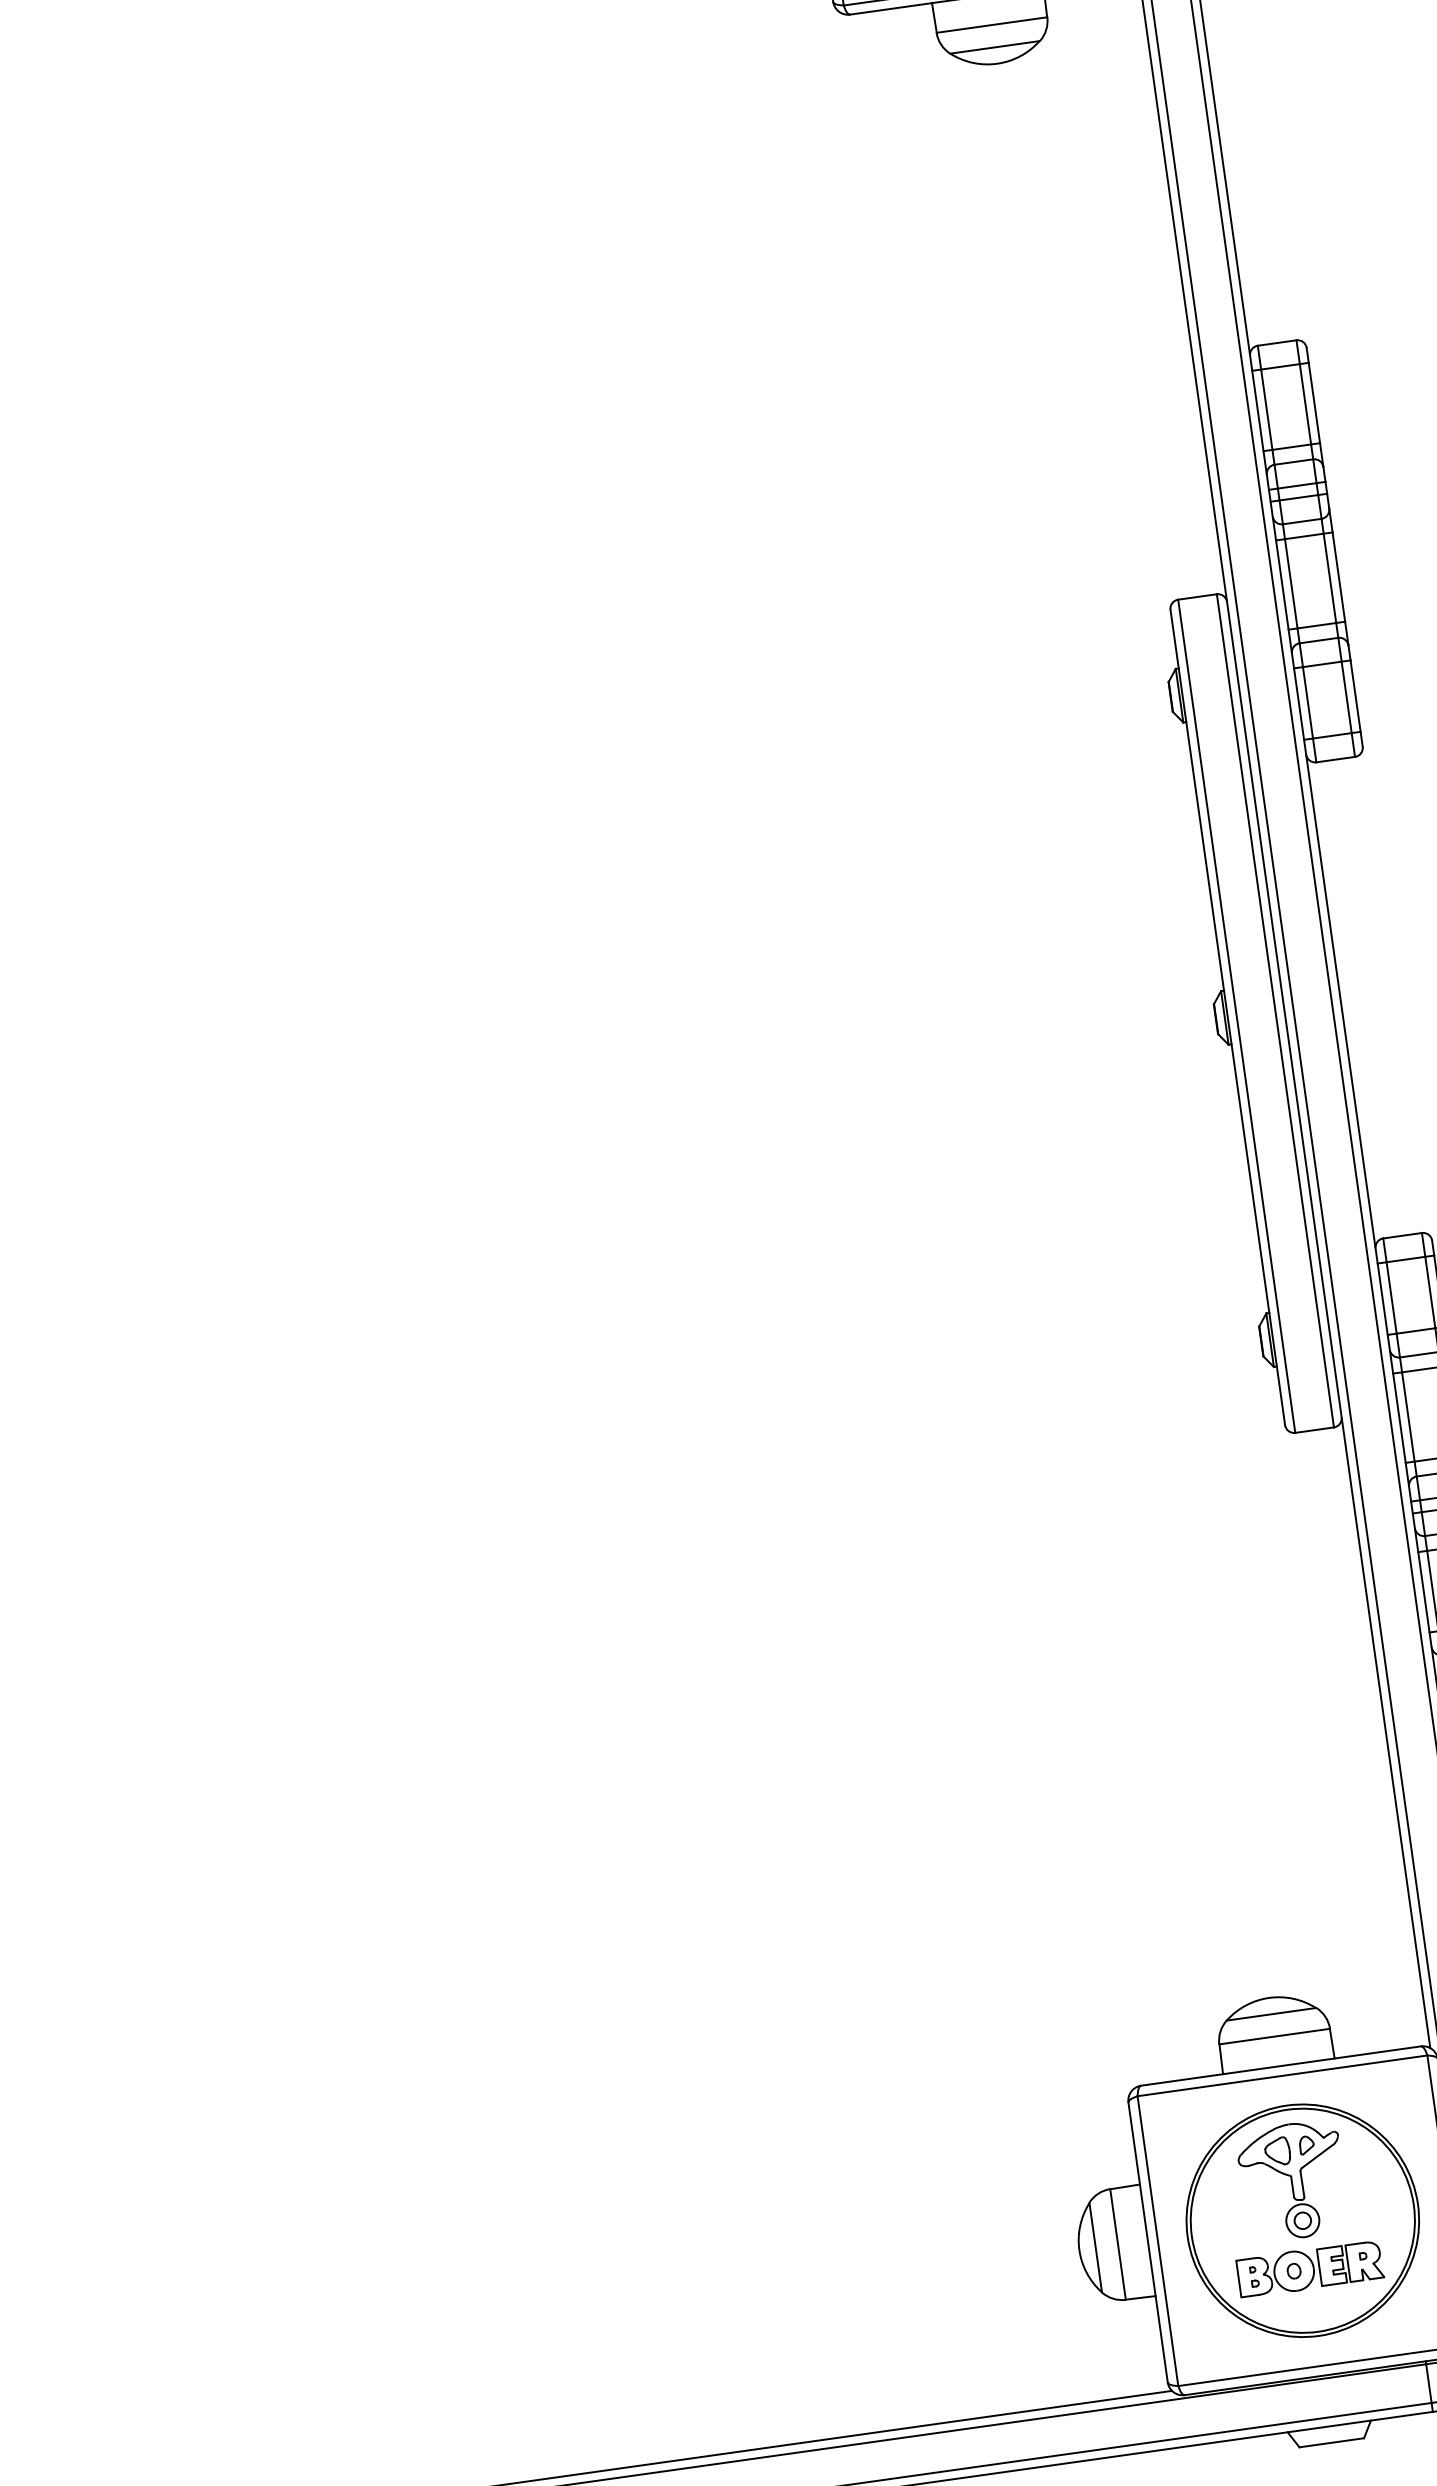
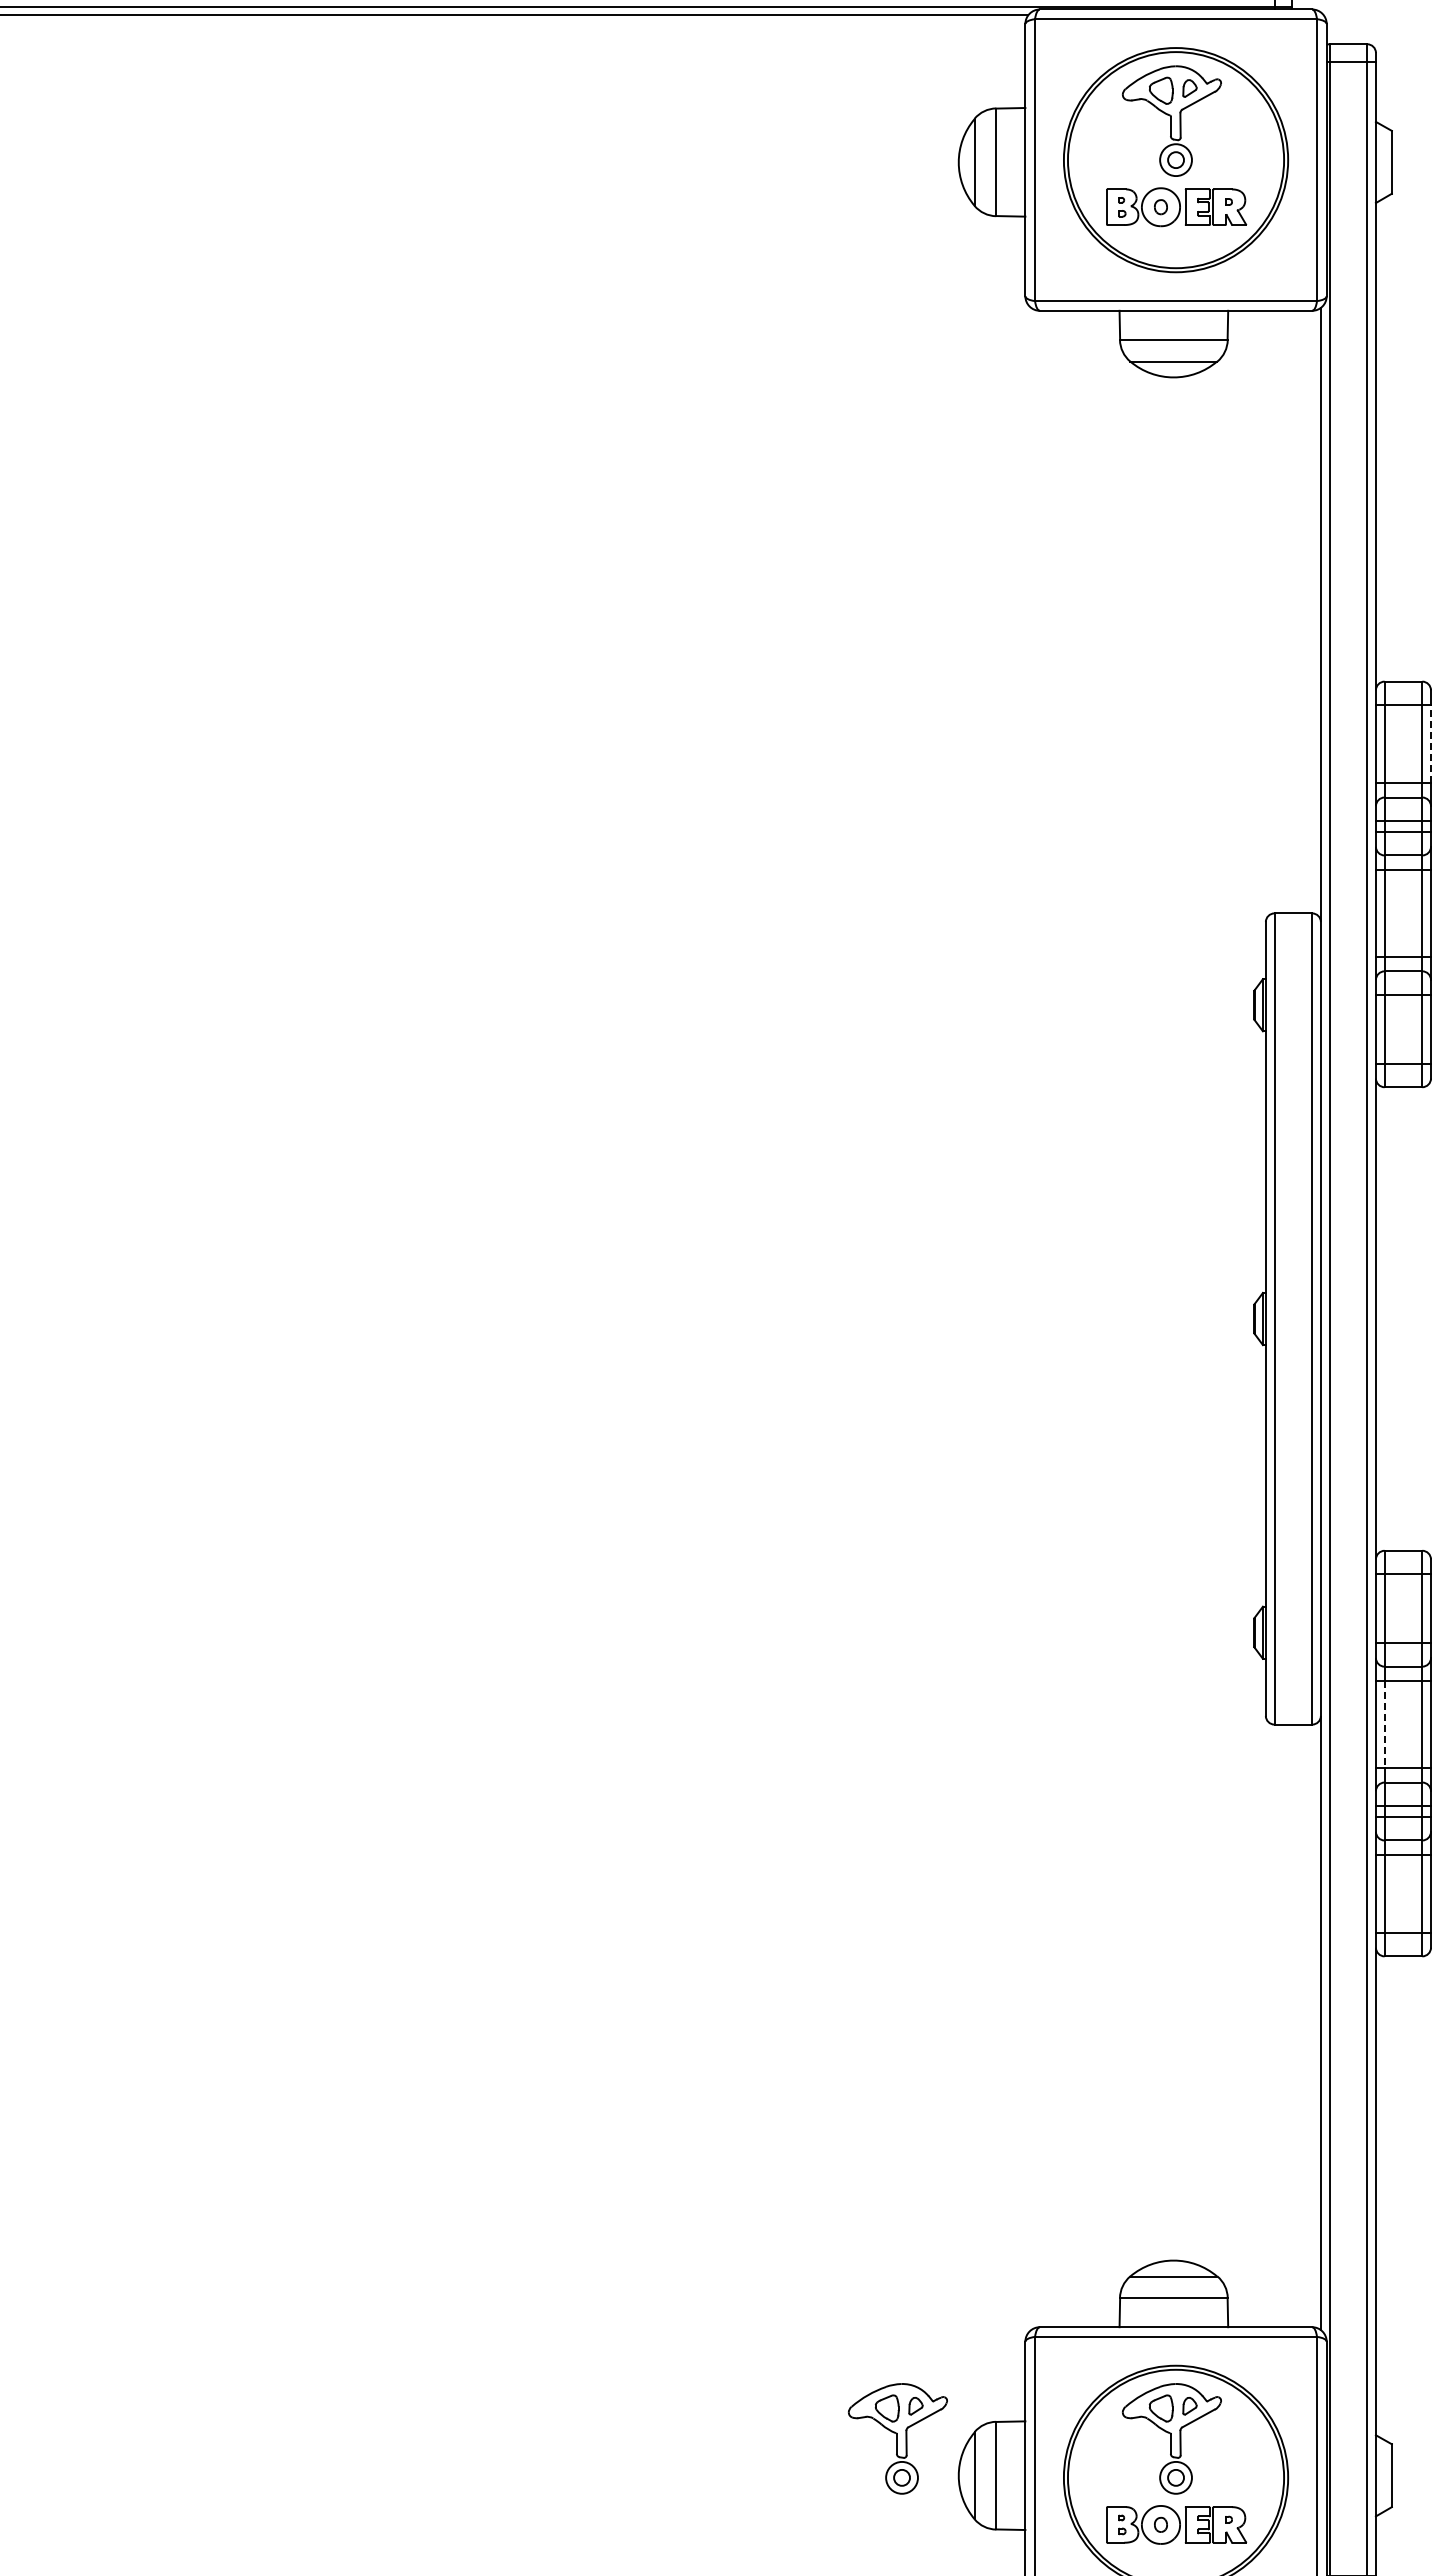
line: (1313, 402) -> (1430, 743), solid -> dashed
line: (1408, 1417) -> (1384, 1725), solid -> dashed
part: (1011, 2220) -> (897, 2438), added

